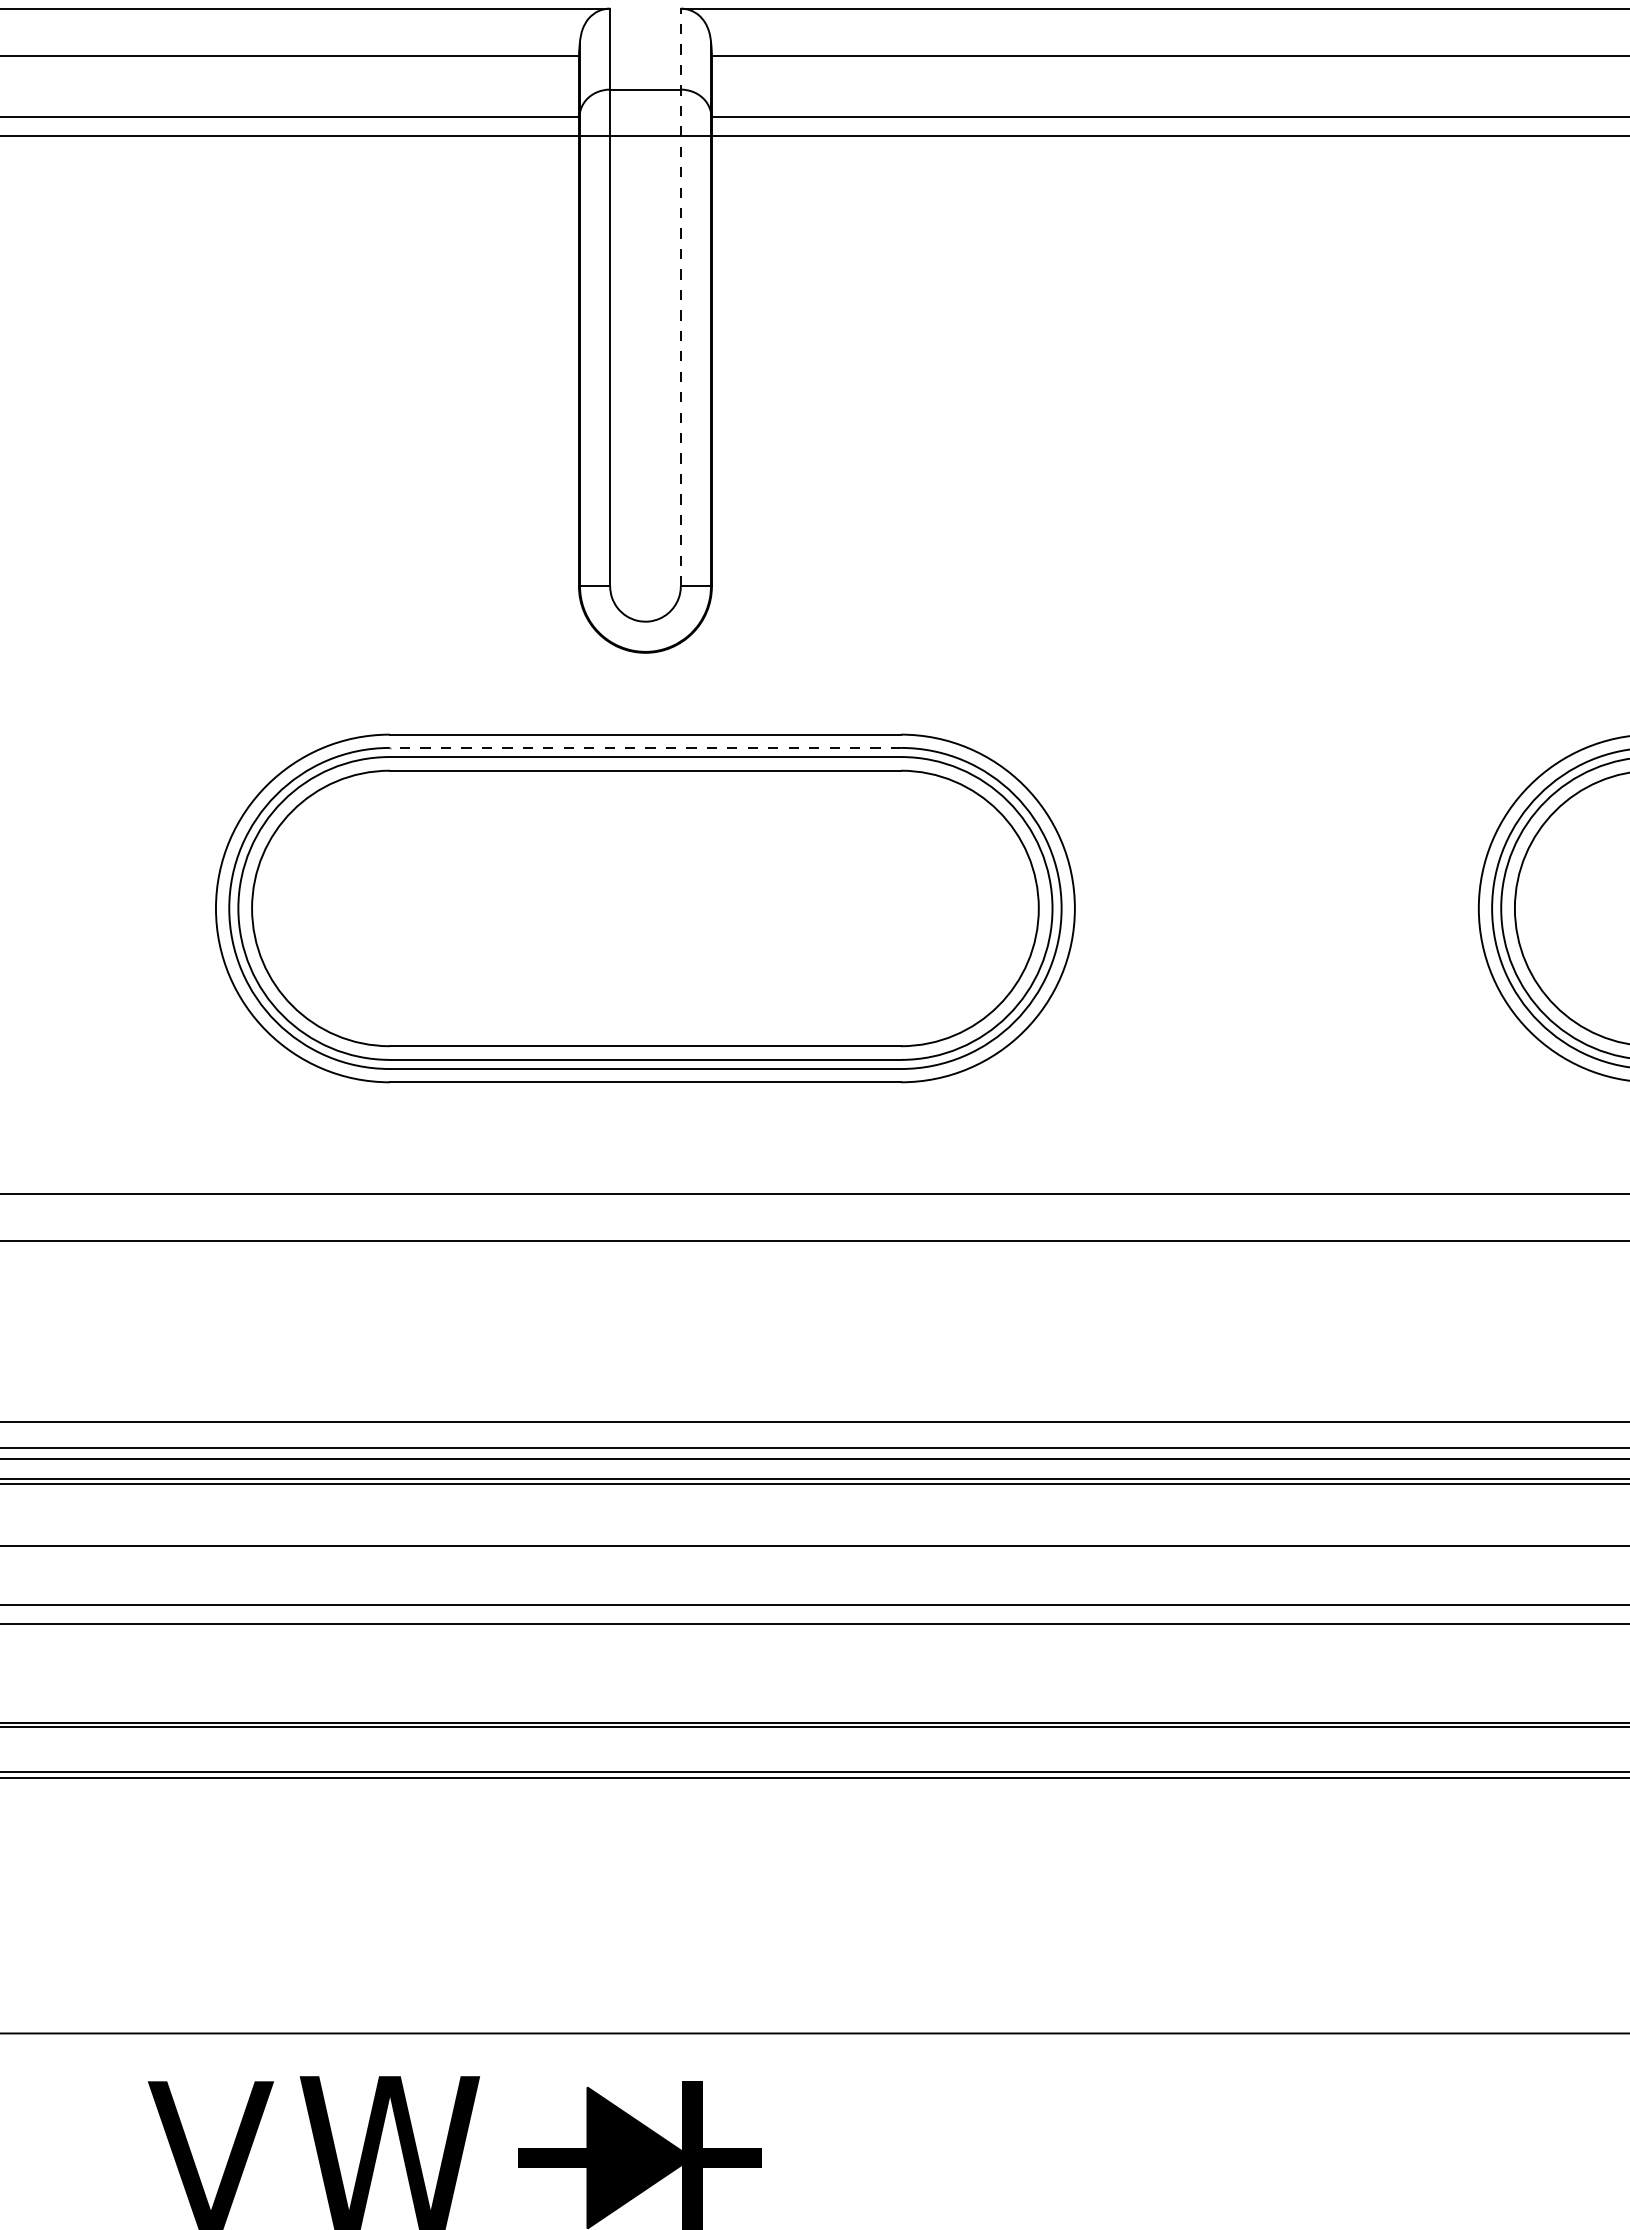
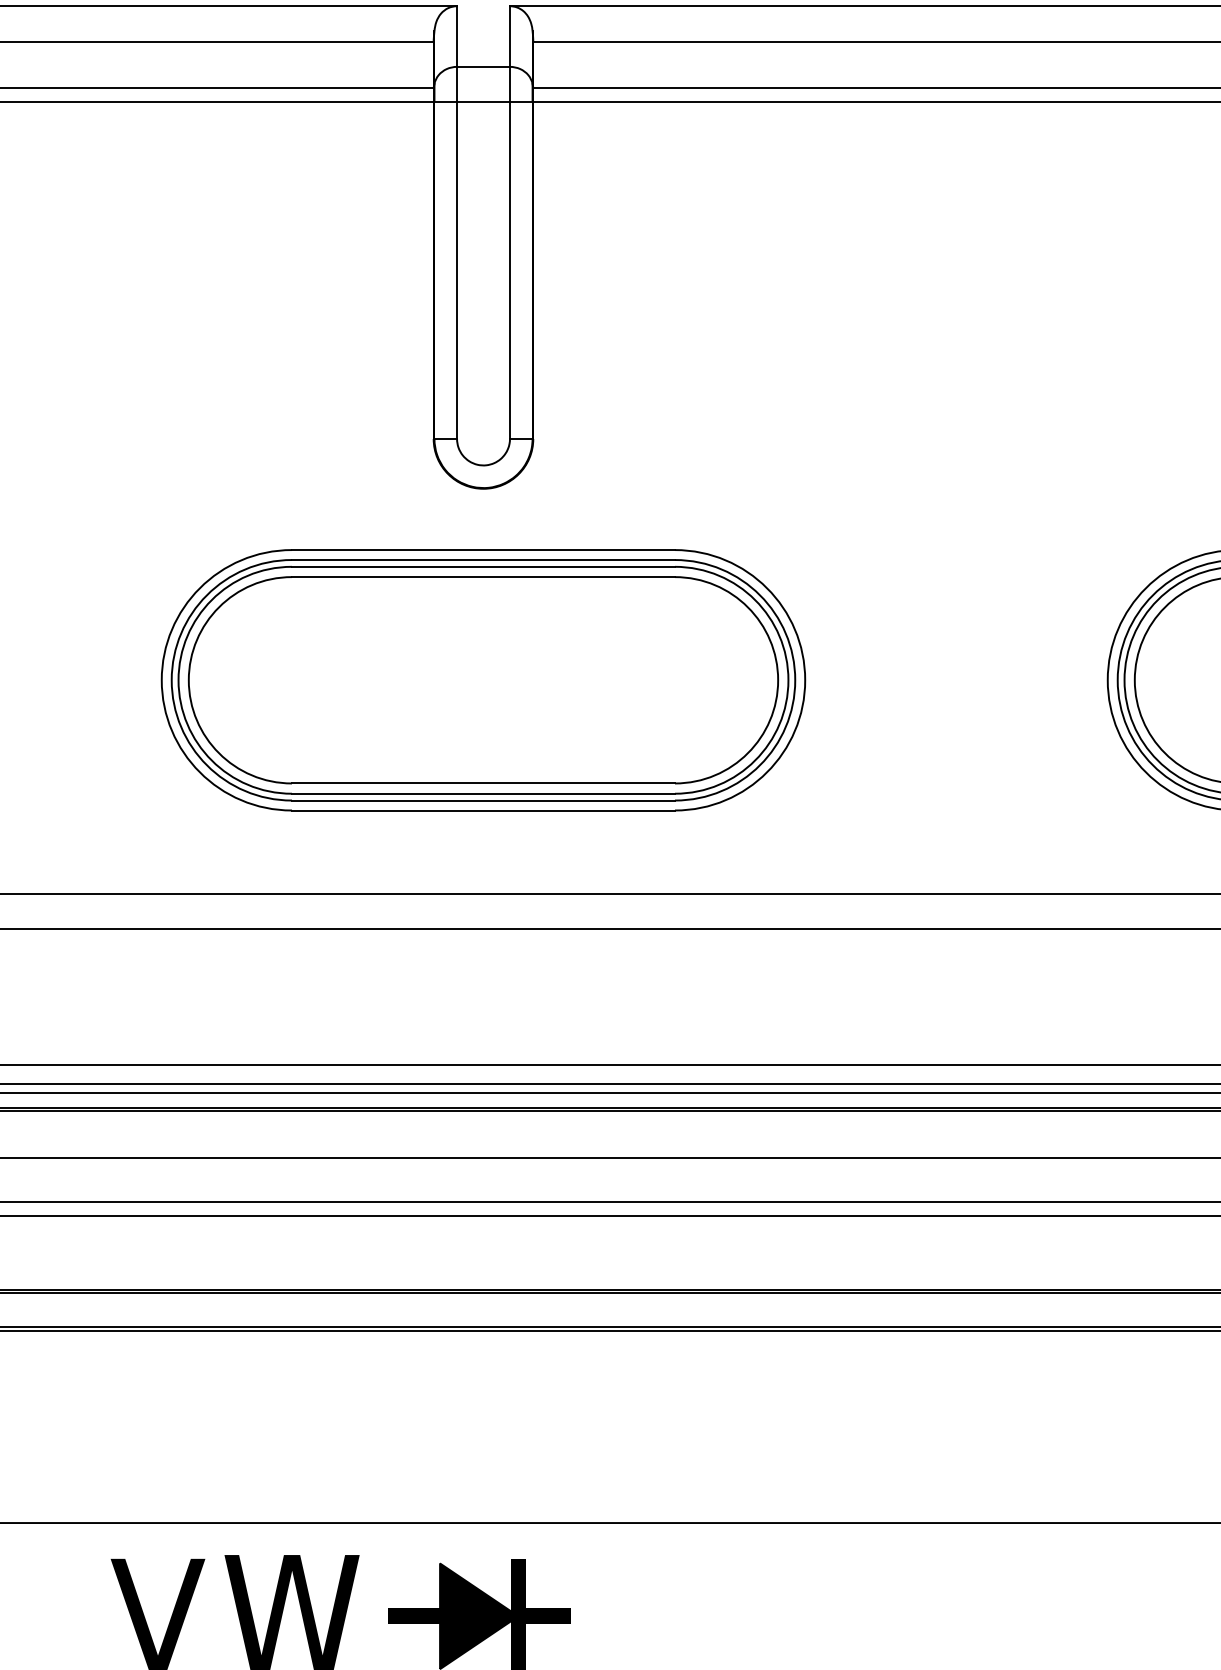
line: (680, 297) -> (509, 222), dashed -> solid
line: (645, 747) -> (483, 559), dashed -> solid

